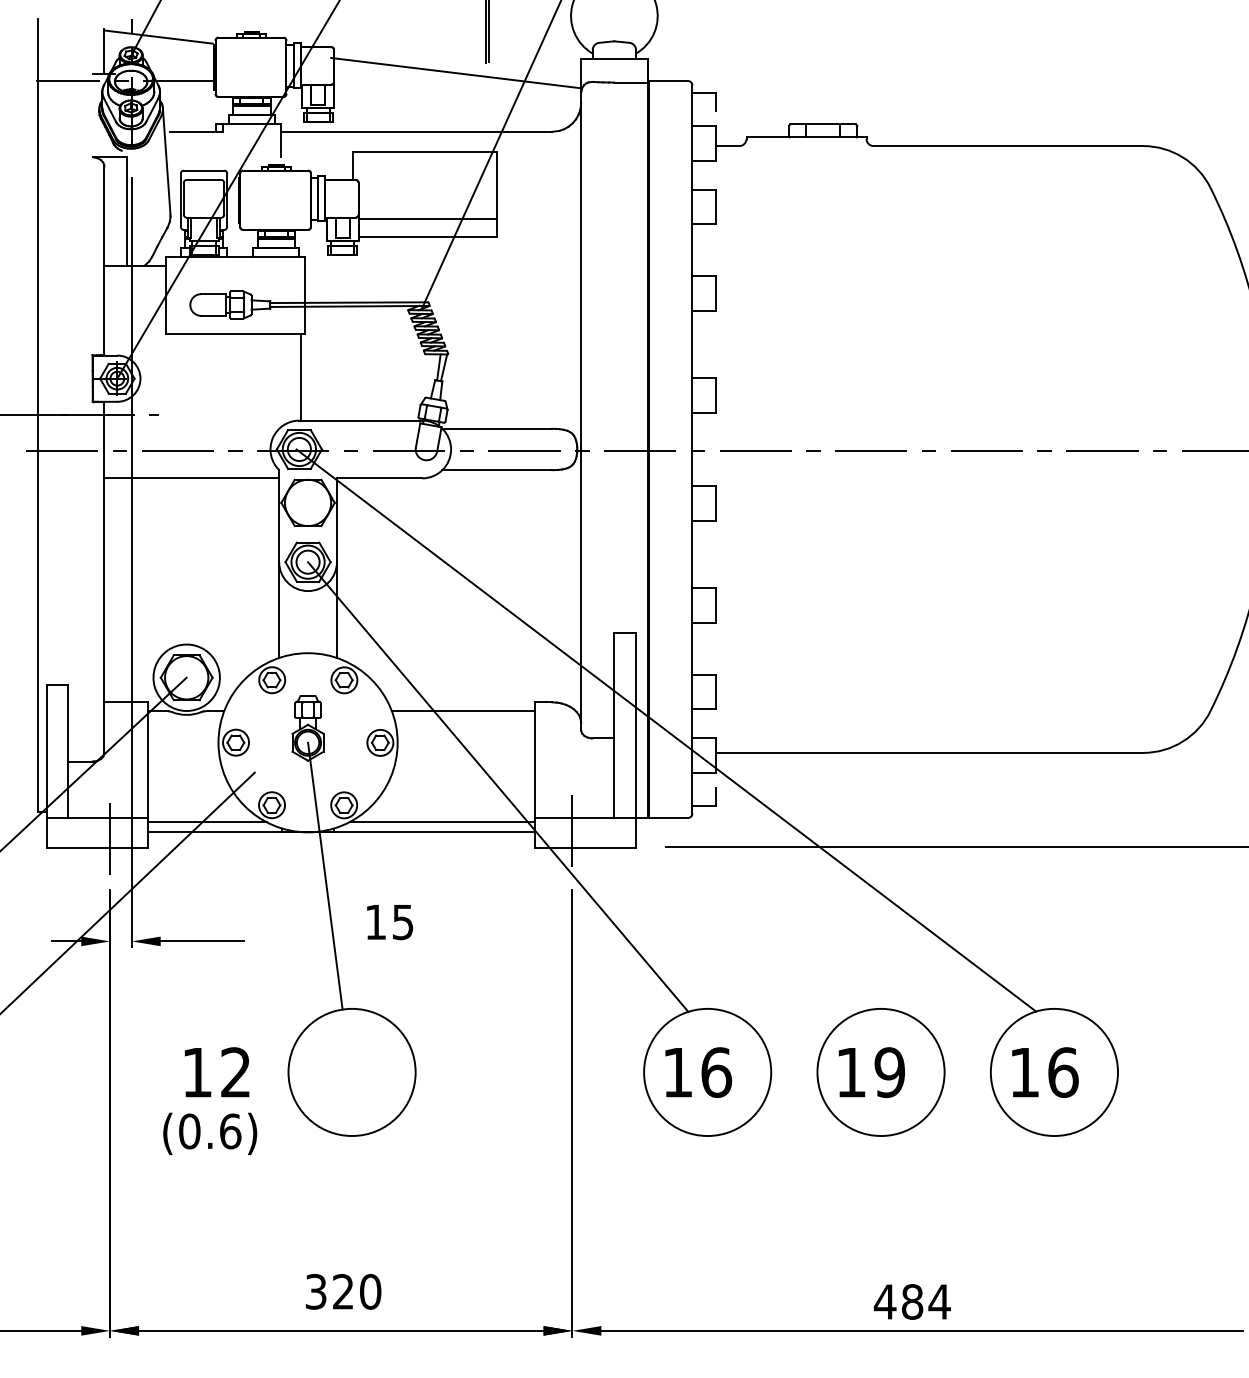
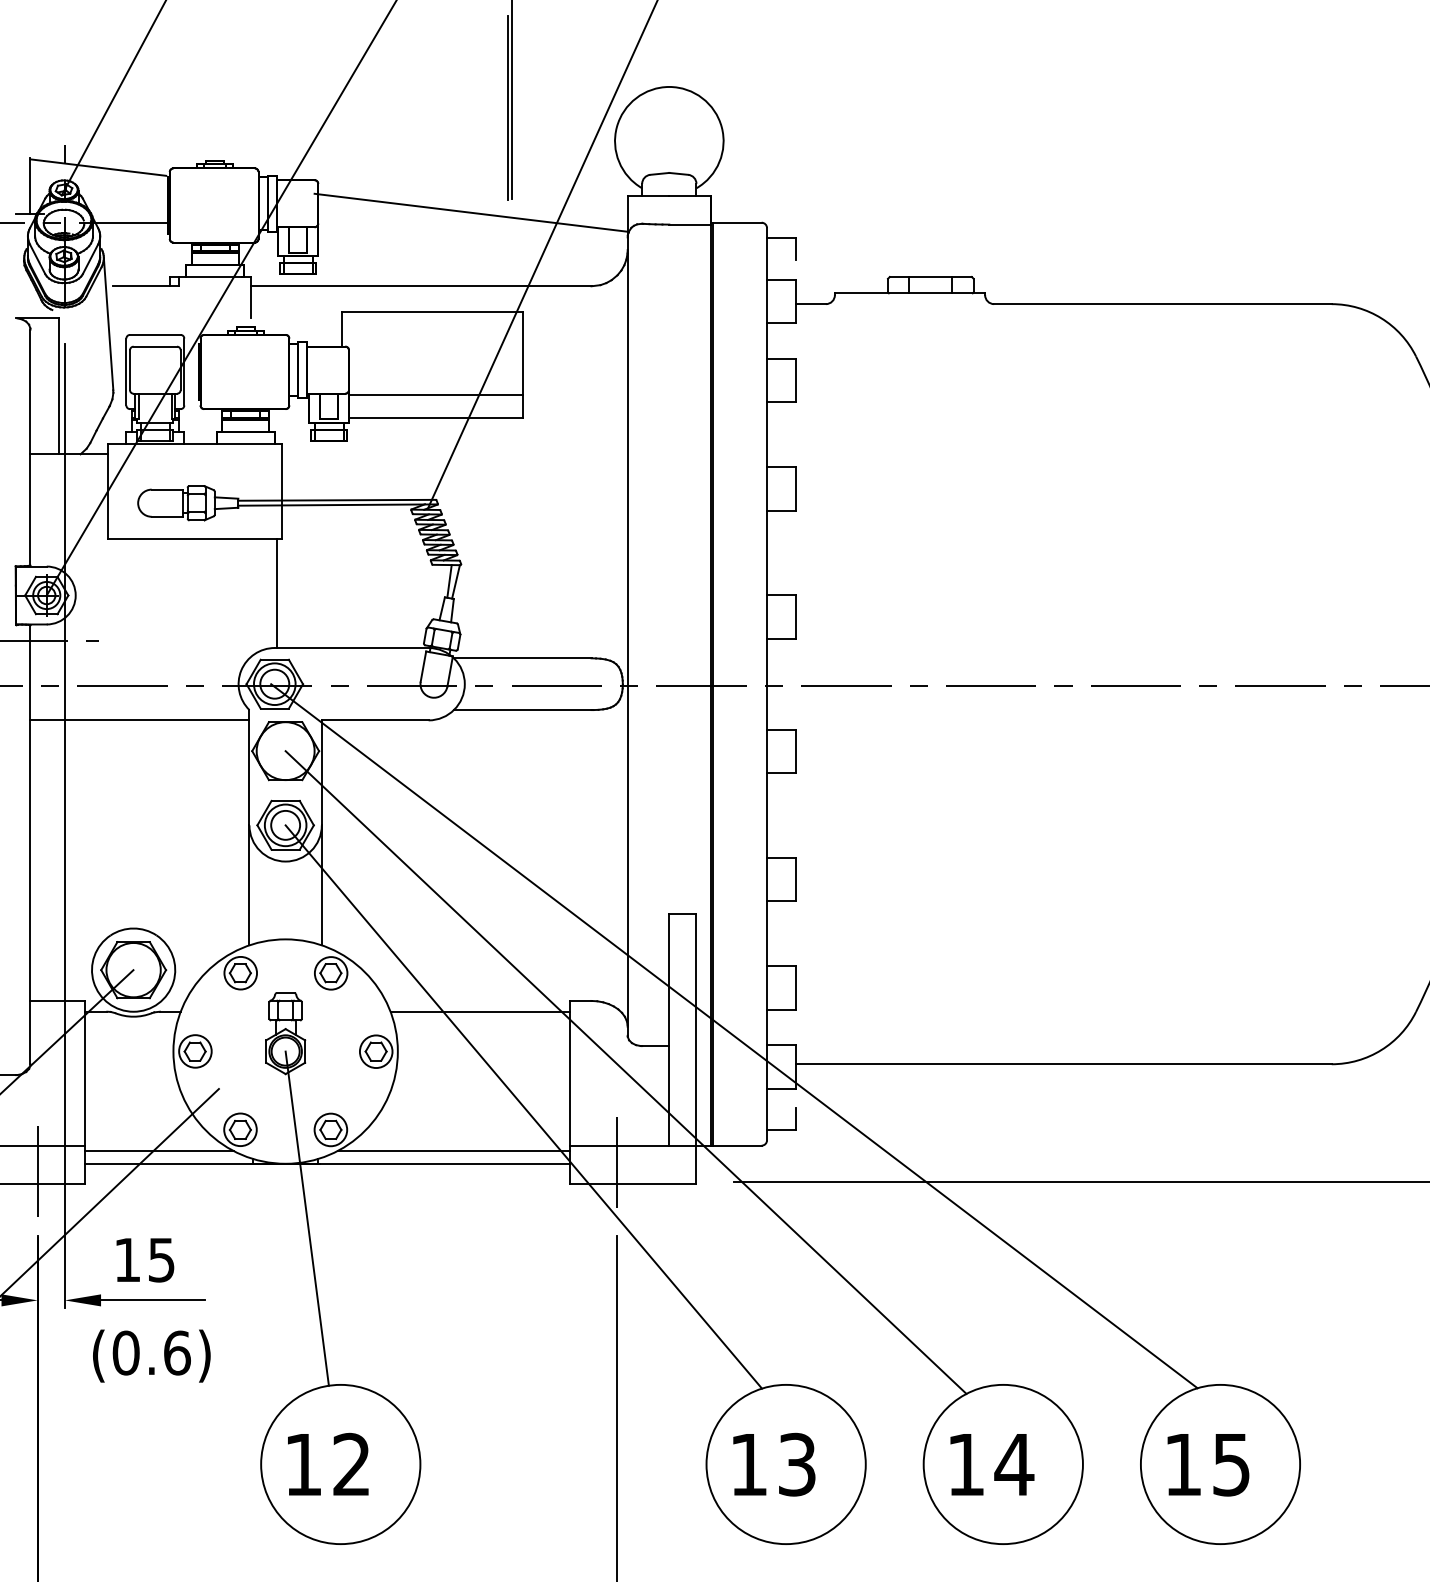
line: (579, 759) -> (625, 1072), added
text: (390, 922) -> (145, 1260), moved
text: (217, 1072) -> (328, 1464), moved
text: (716, 1072) -> (797, 1464), 16 -> 13
text: (889, 1072) -> (1013, 1464), 19 -> 14
text: (1063, 1072) -> (1231, 1464), 16 -> 15
text: (210, 1133) -> (152, 1355), moved

